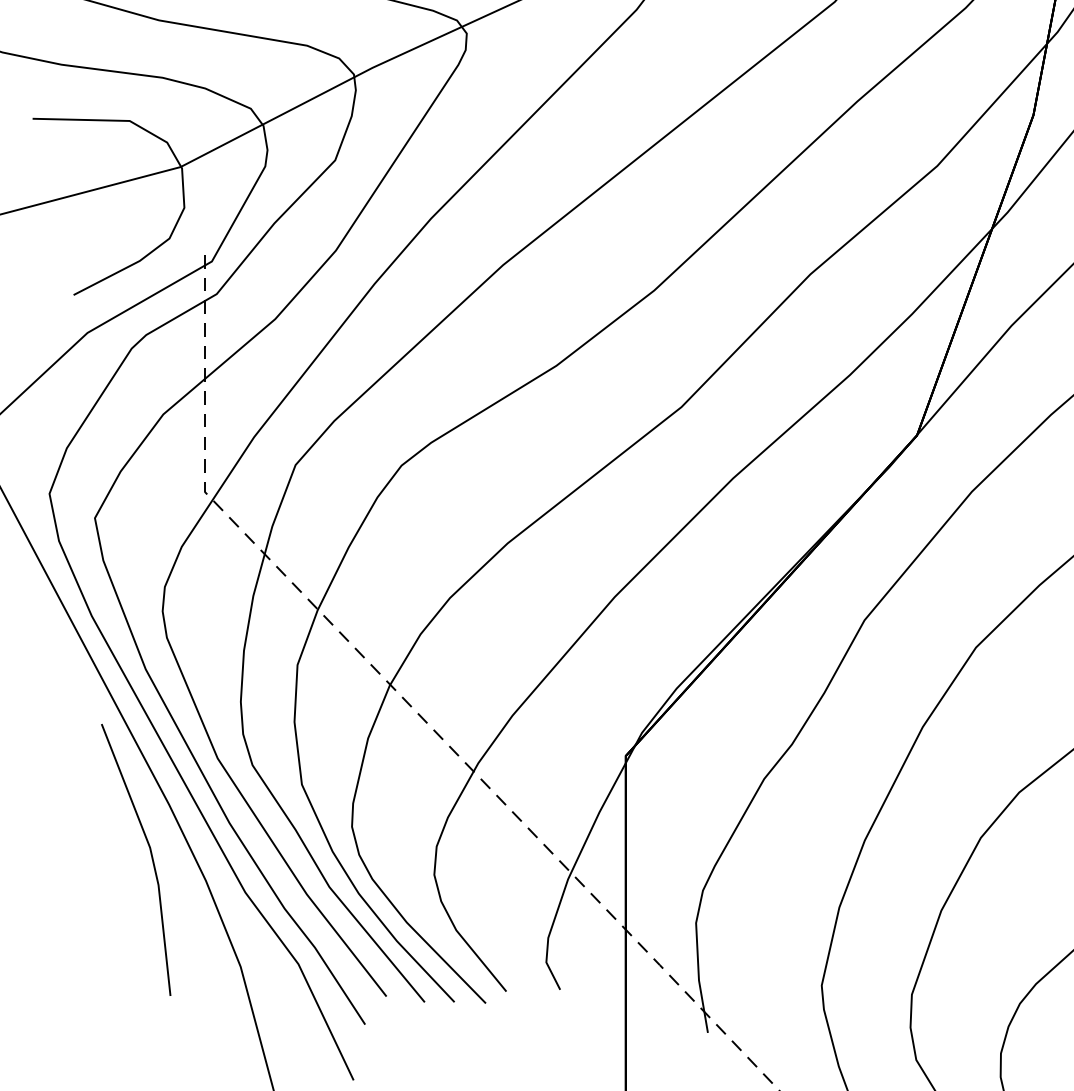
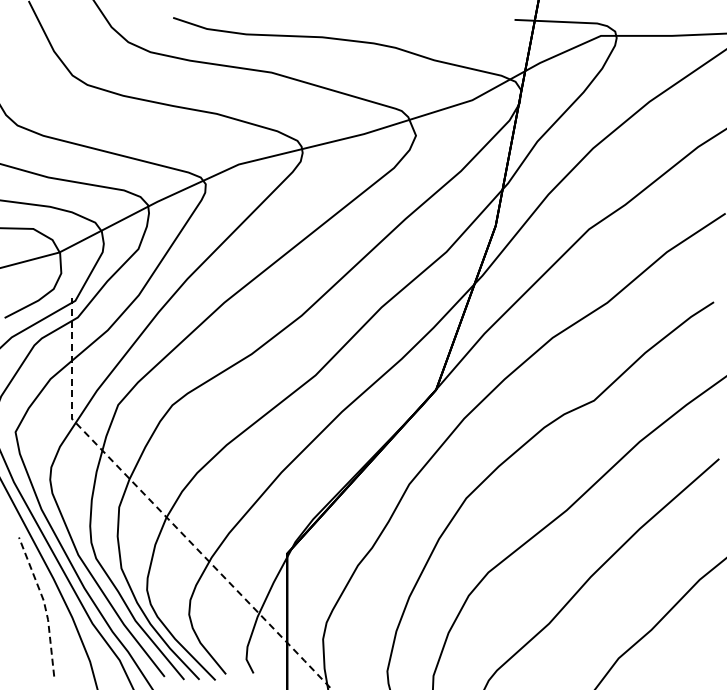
line: (151, 857) -> (44, 605), solid -> dashed

